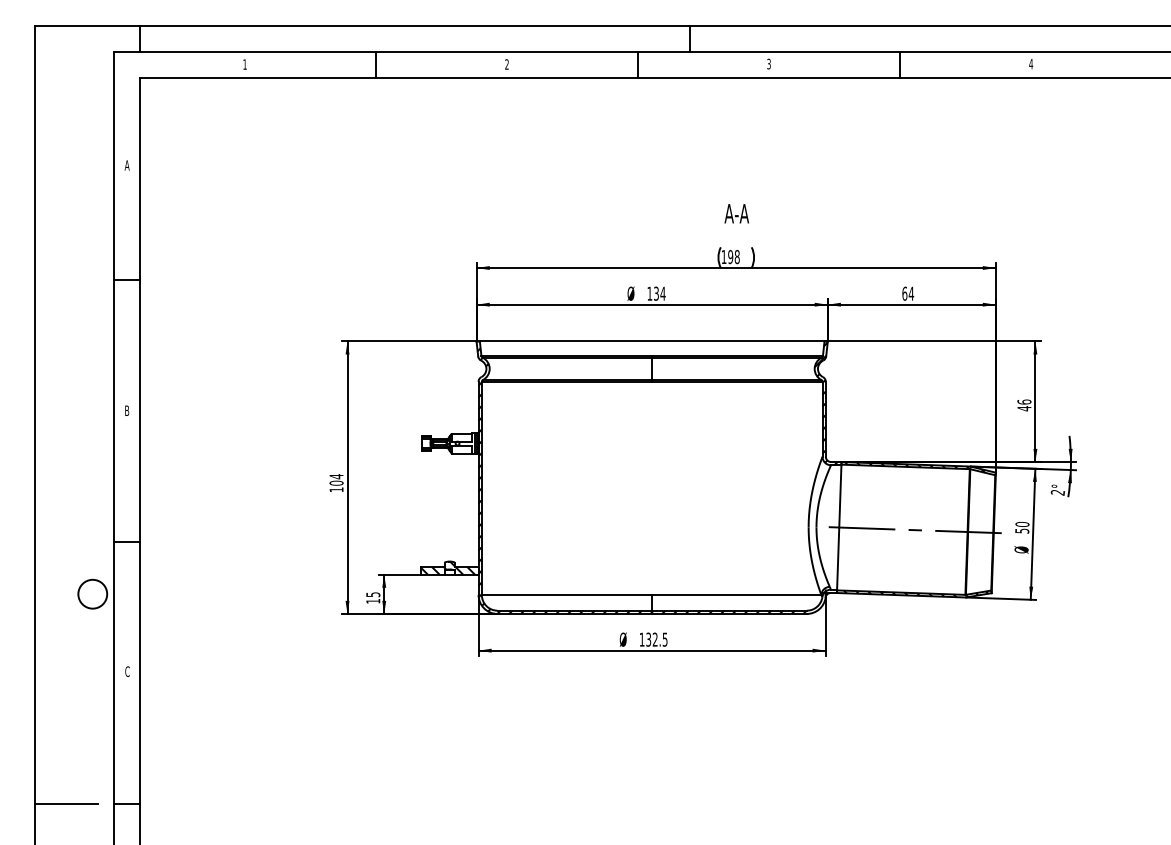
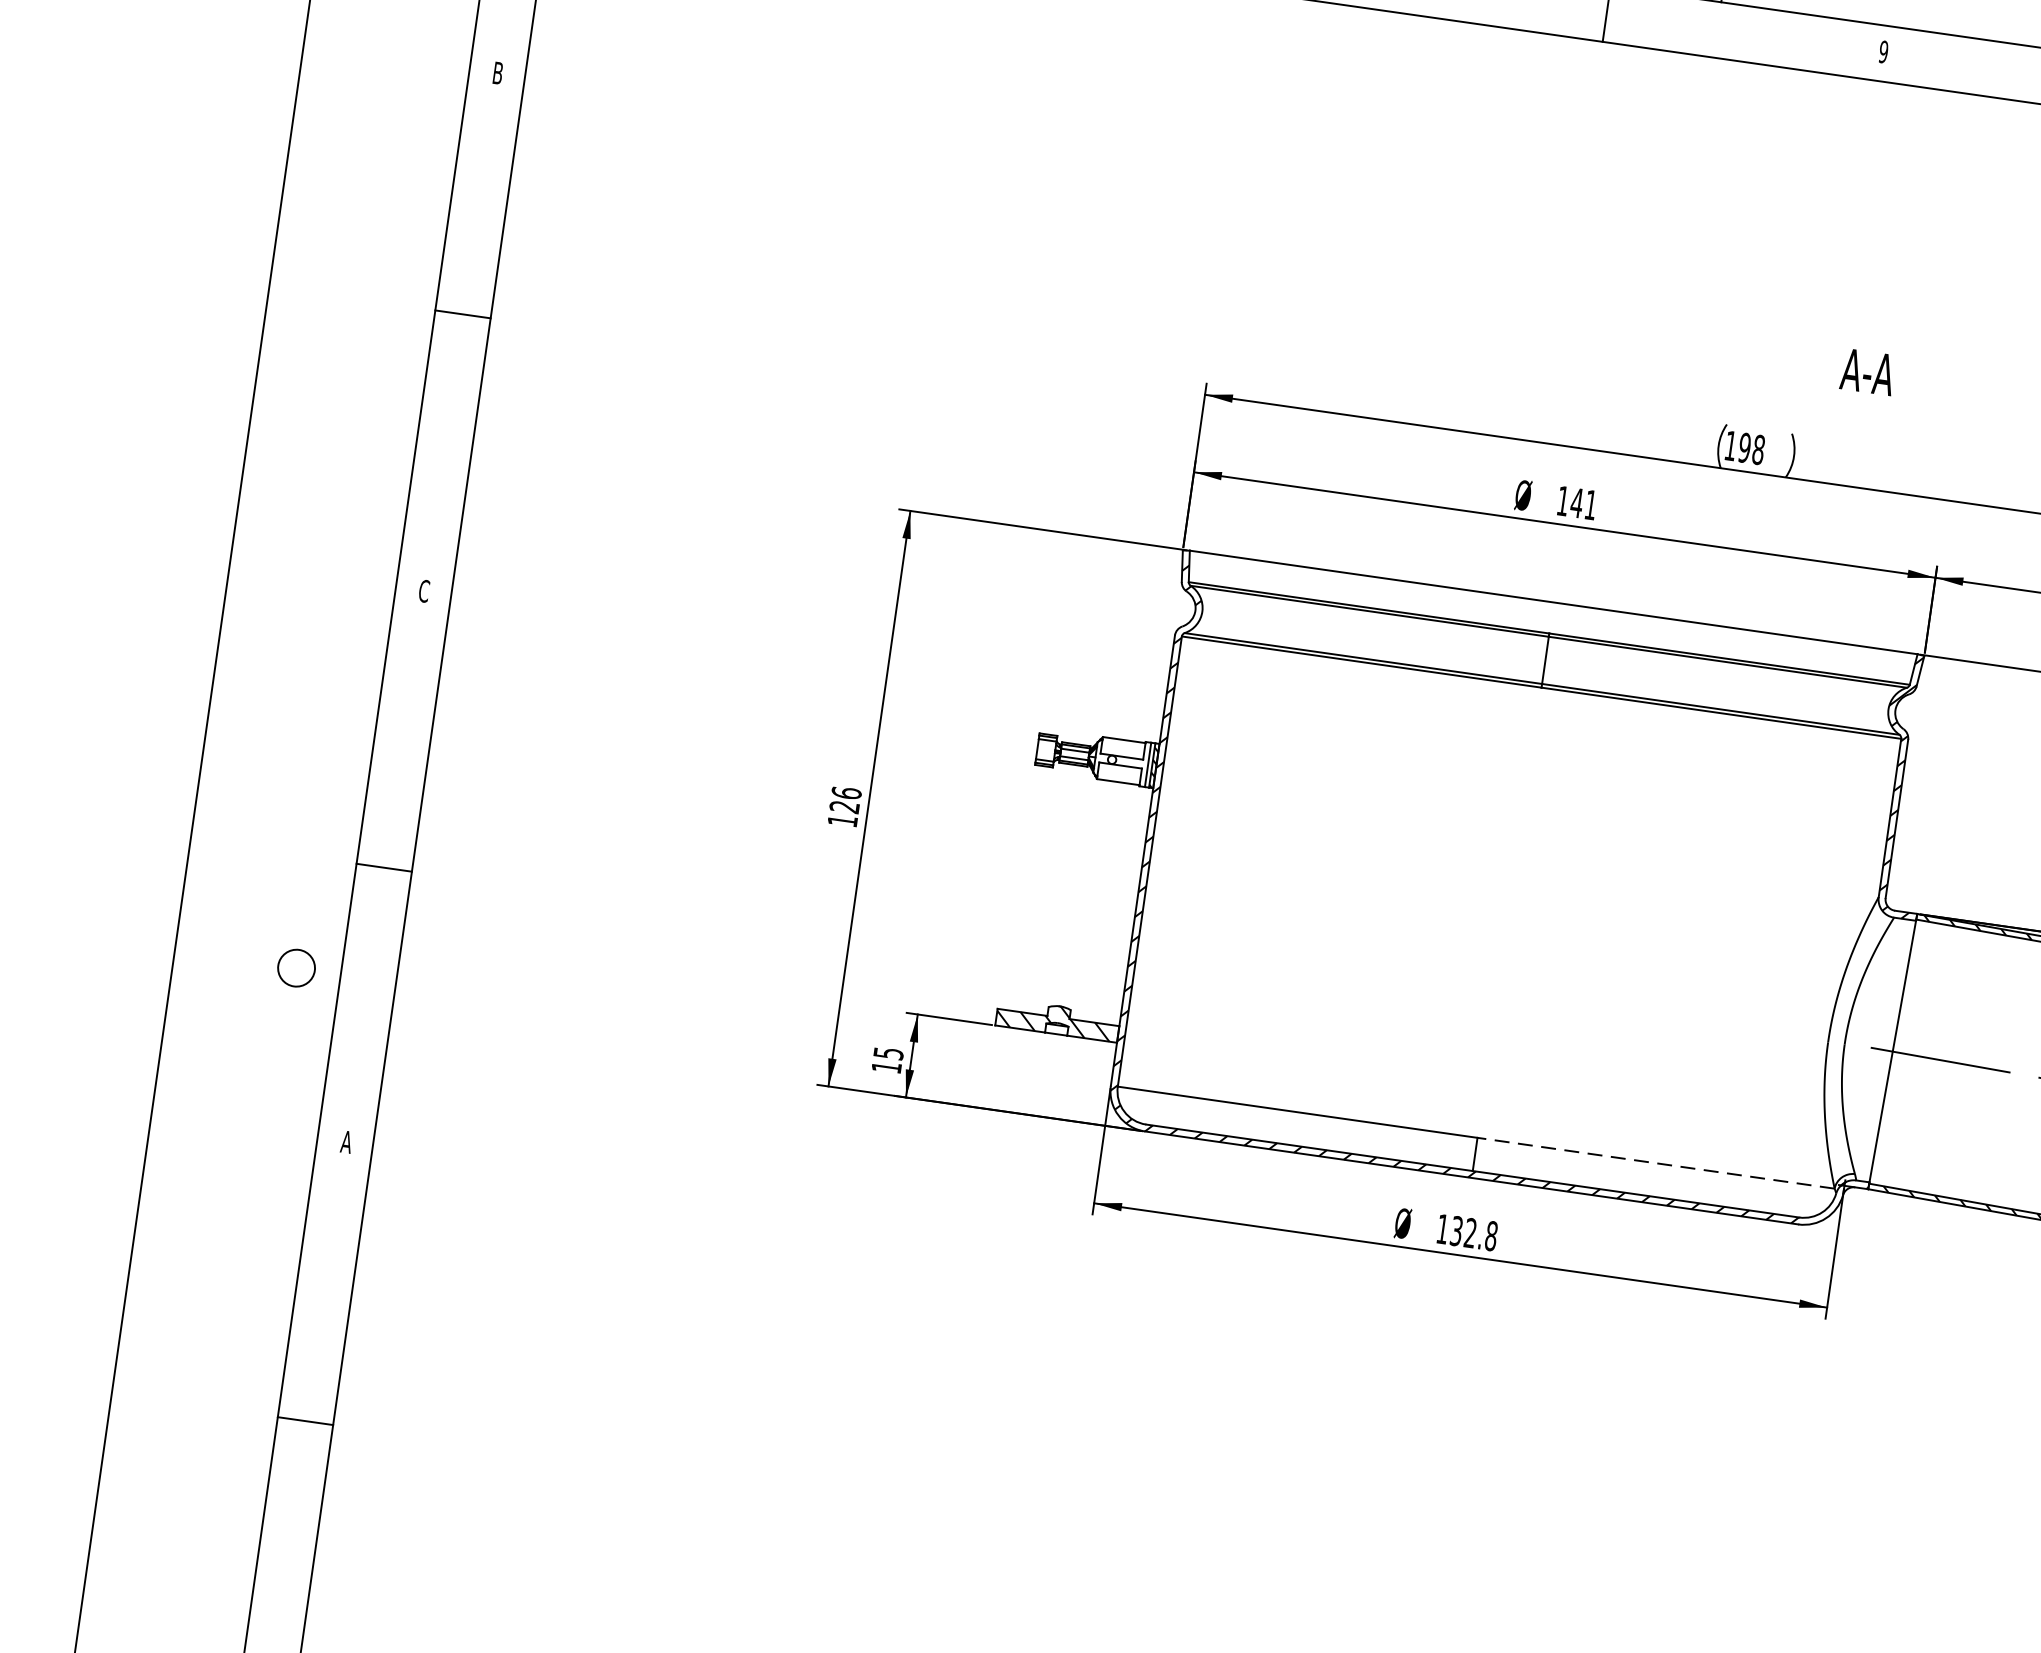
text: (768, 63) -> (1882, 50), 3 -> 9
text: (126, 165) -> (496, 73), A -> B
text: (736, 213) -> (1867, 371), moved
text: (659, 293) -> (1583, 503), 134 -> 141
text: (126, 410) -> (422, 590), B -> C
text: (336, 479) -> (845, 799), 104 -> 126
circle: (92, 593) -> (296, 966), size x0.6
line: (736, 594) -> (1655, 1162), solid -> dashed
text: (664, 639) -> (1490, 1235), 132.5 -> 132.8
text: (127, 671) -> (346, 1141), C -> A
line: (66, 803) -> (178, 1402), removed

